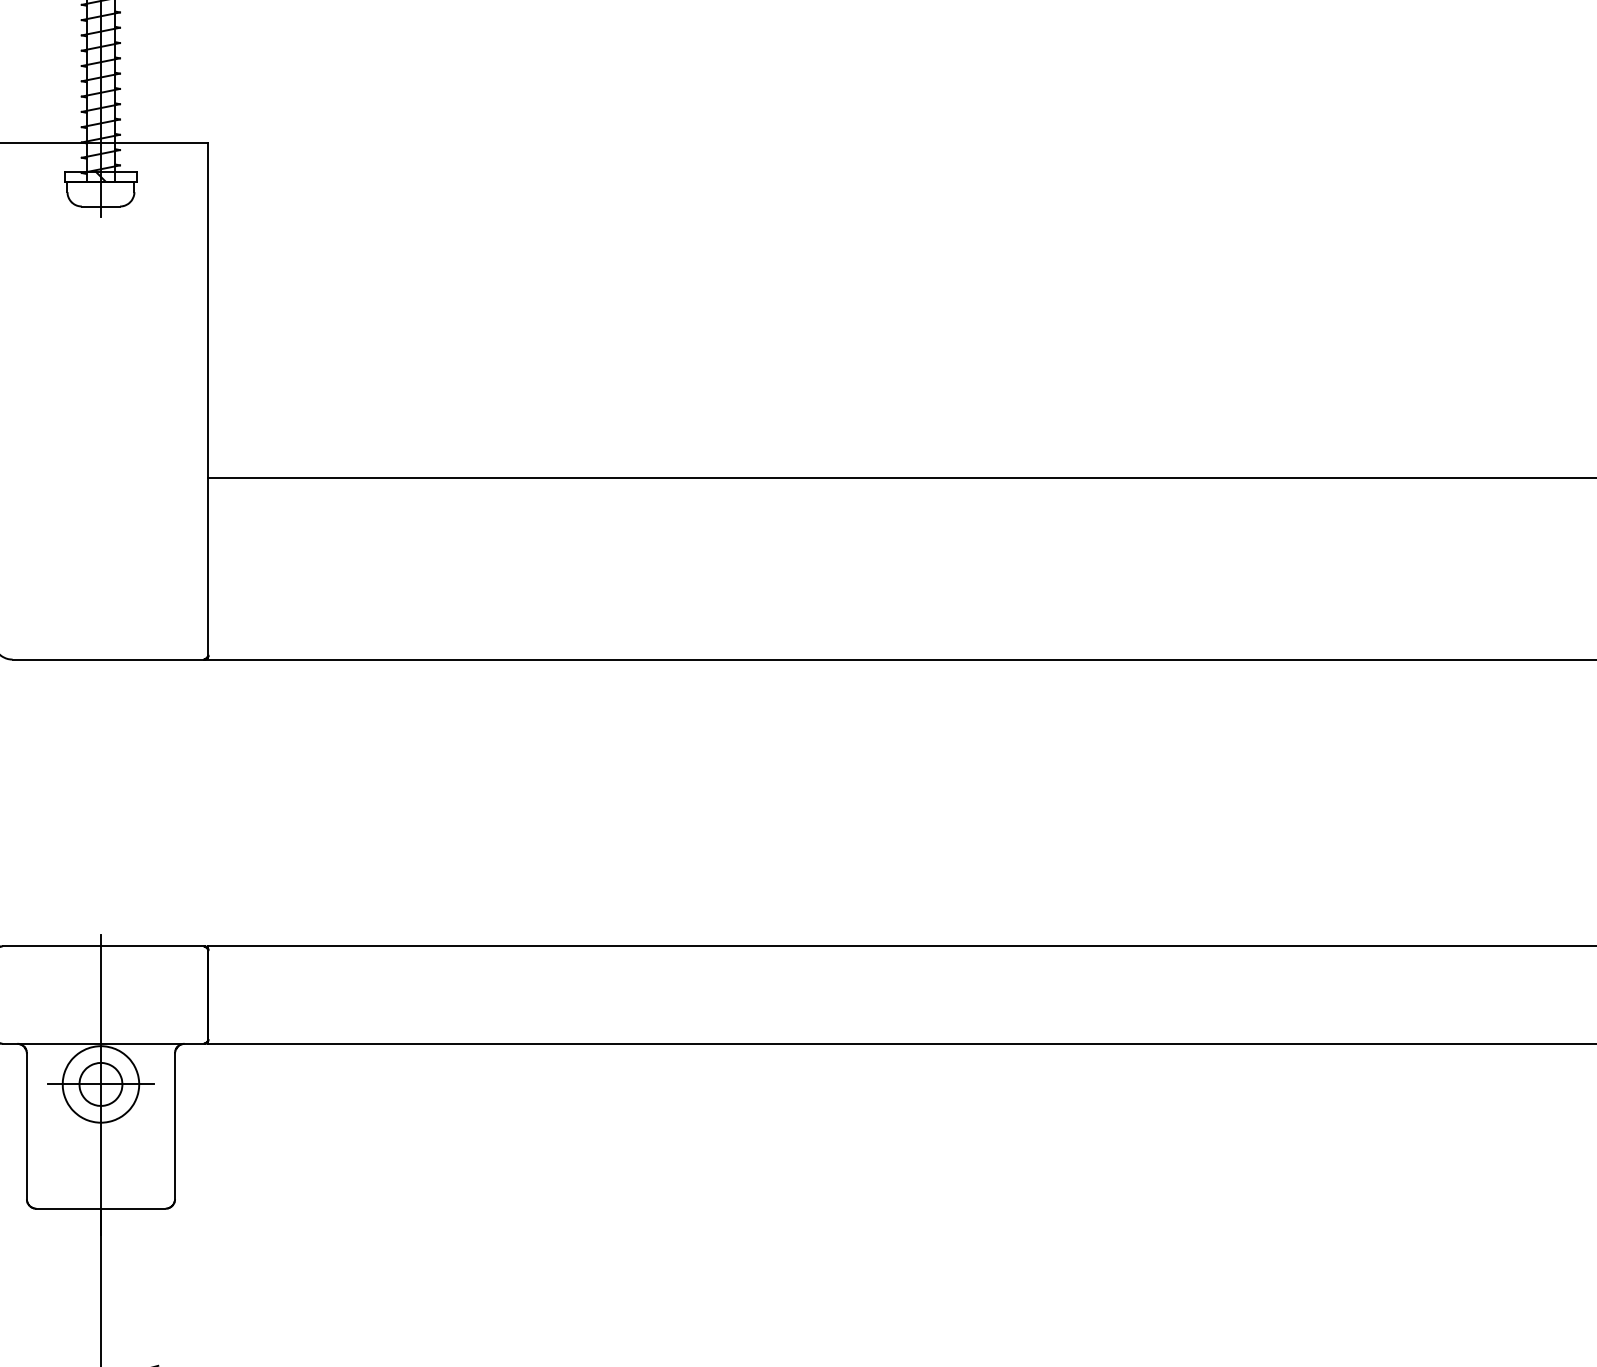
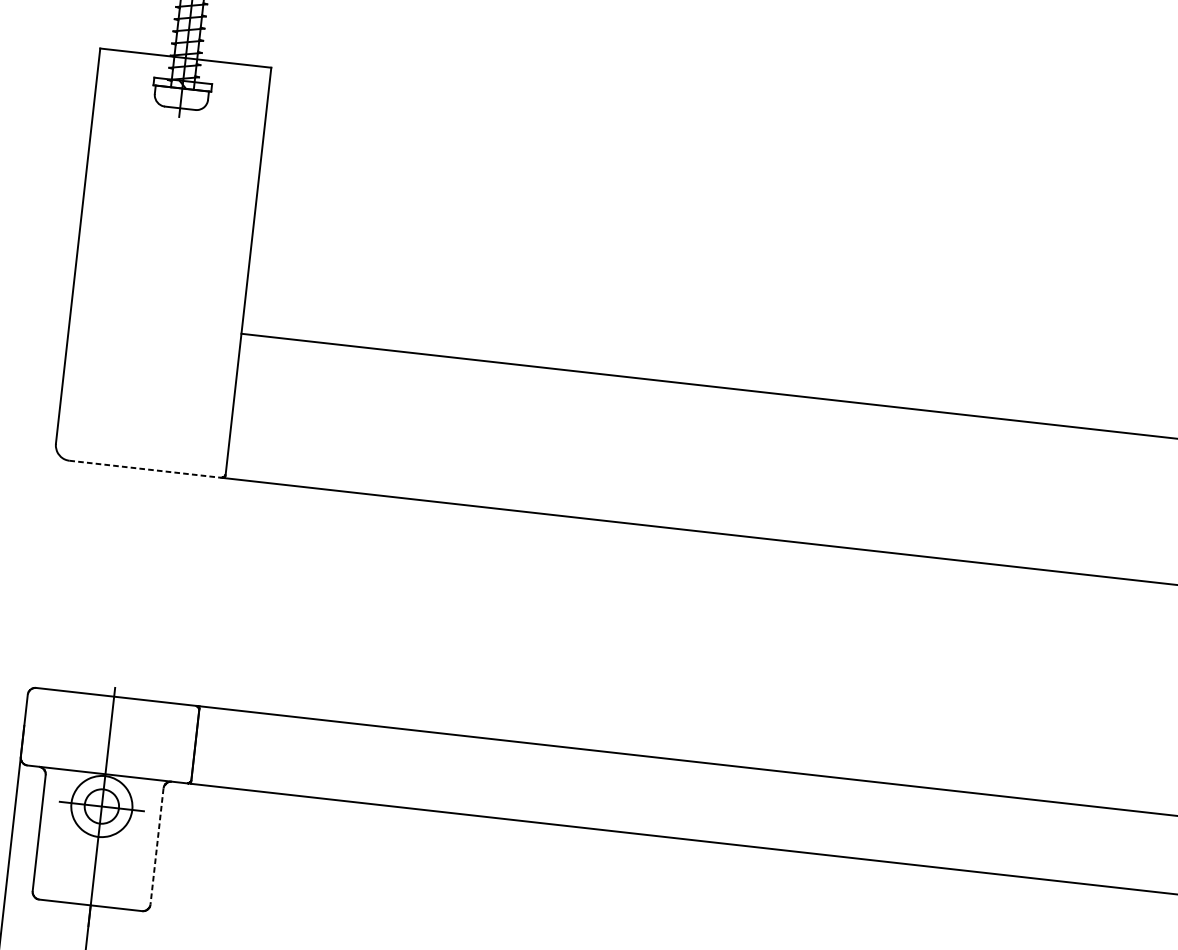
line: (108, 659) -> (145, 469), solid -> dashed
line: (175, 1126) -> (157, 846), solid -> dashed

